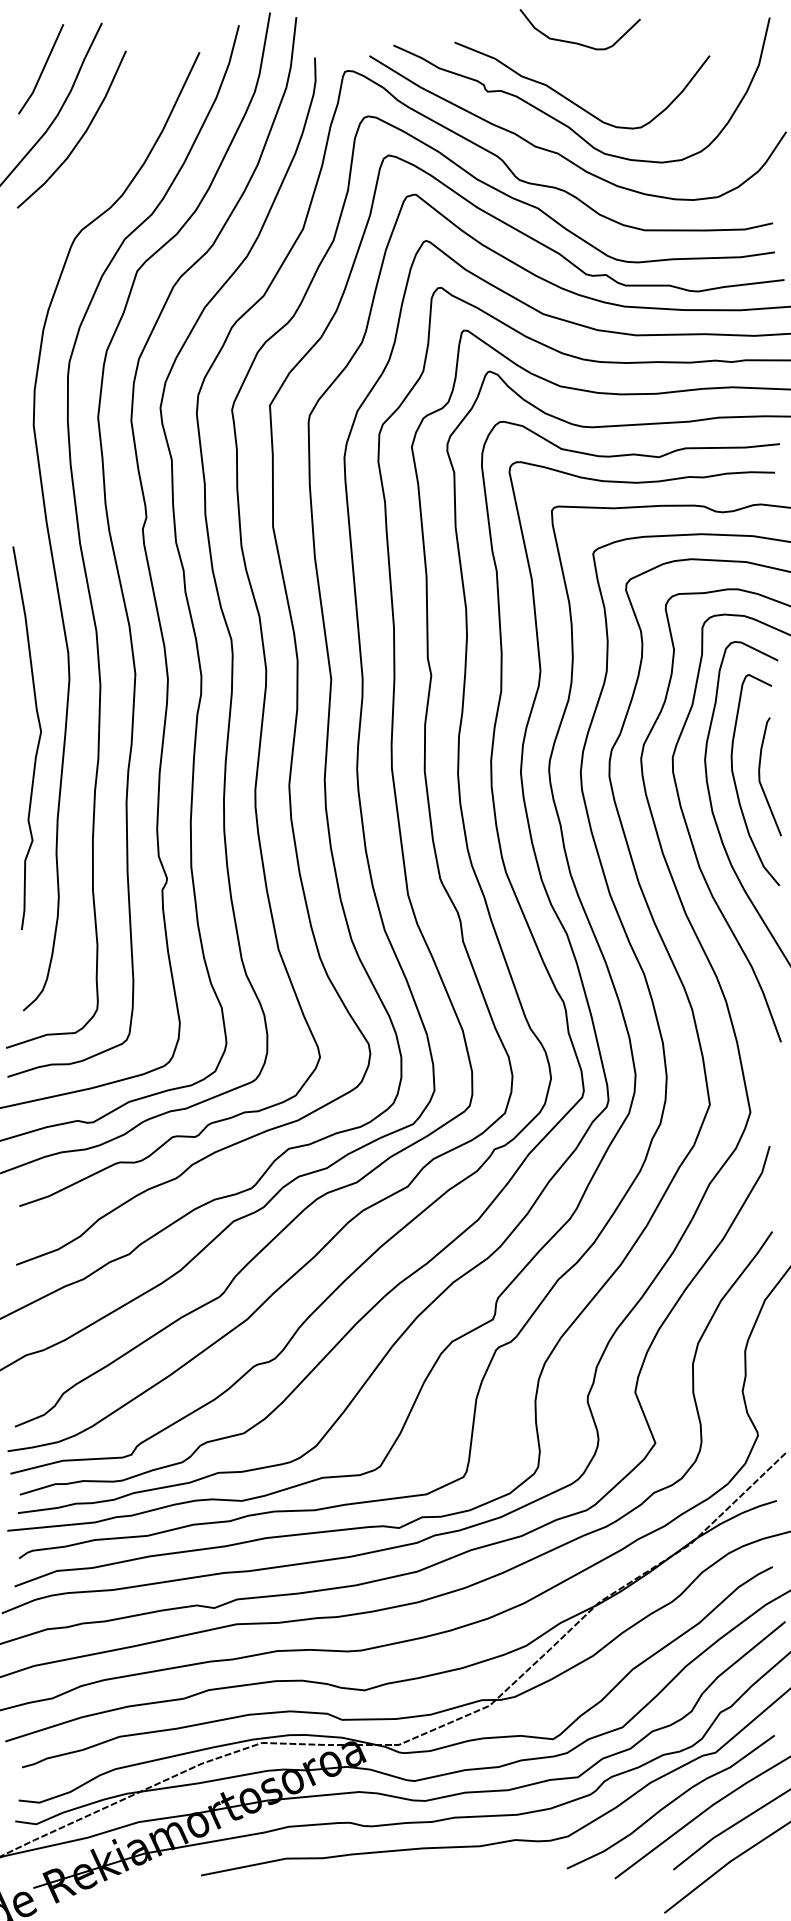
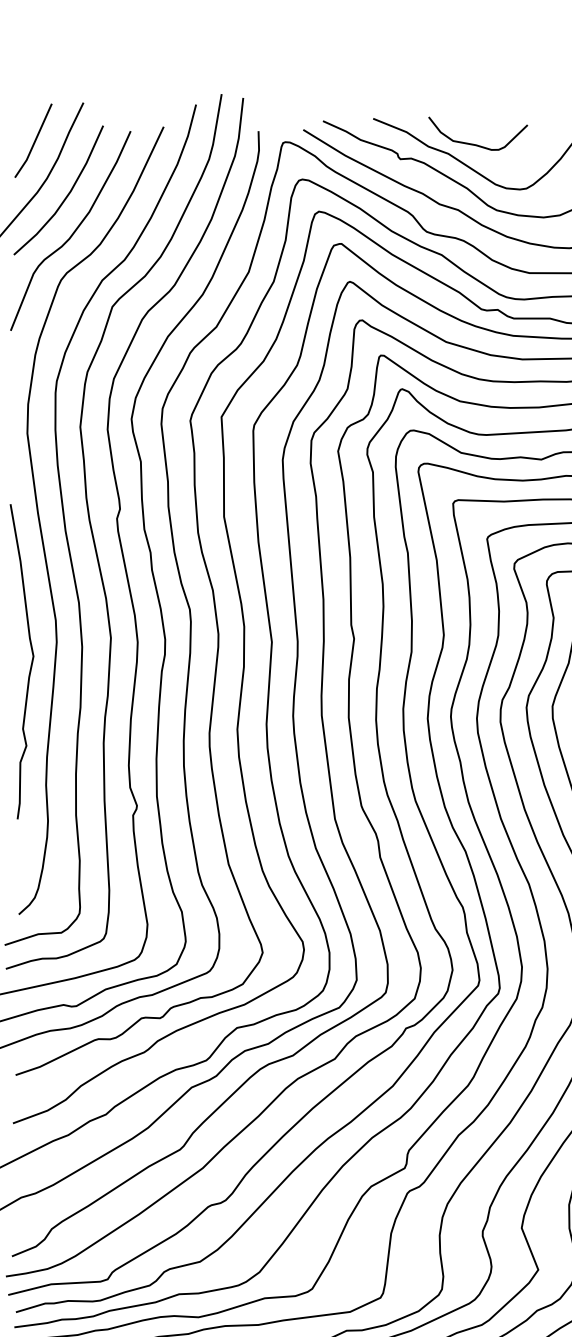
curve: (577, 42) -> (475, 144), moved
curve: (89, 180) -> (73, 232), added
curve: (38, 738) -> (31, 661), moved

